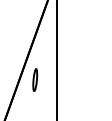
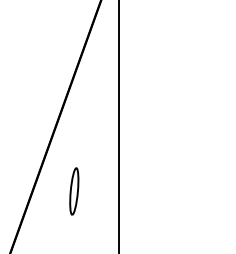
part: (35, 79) -> (74, 190), moved

